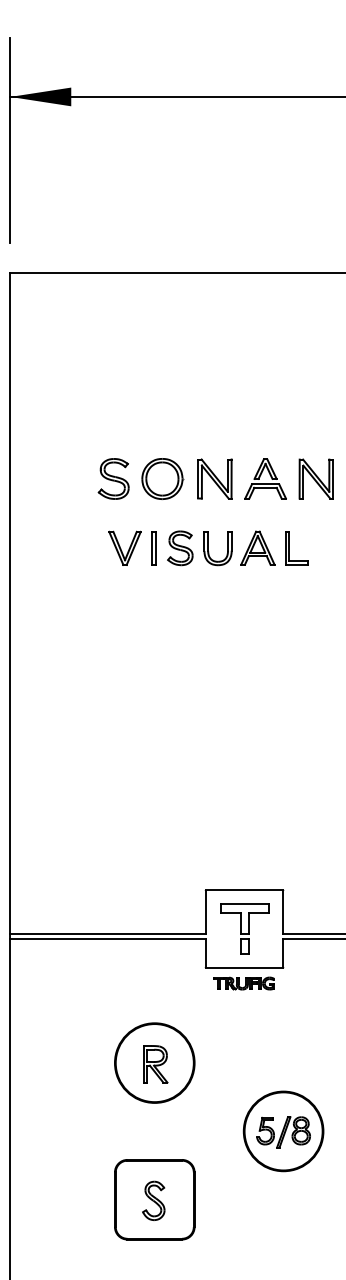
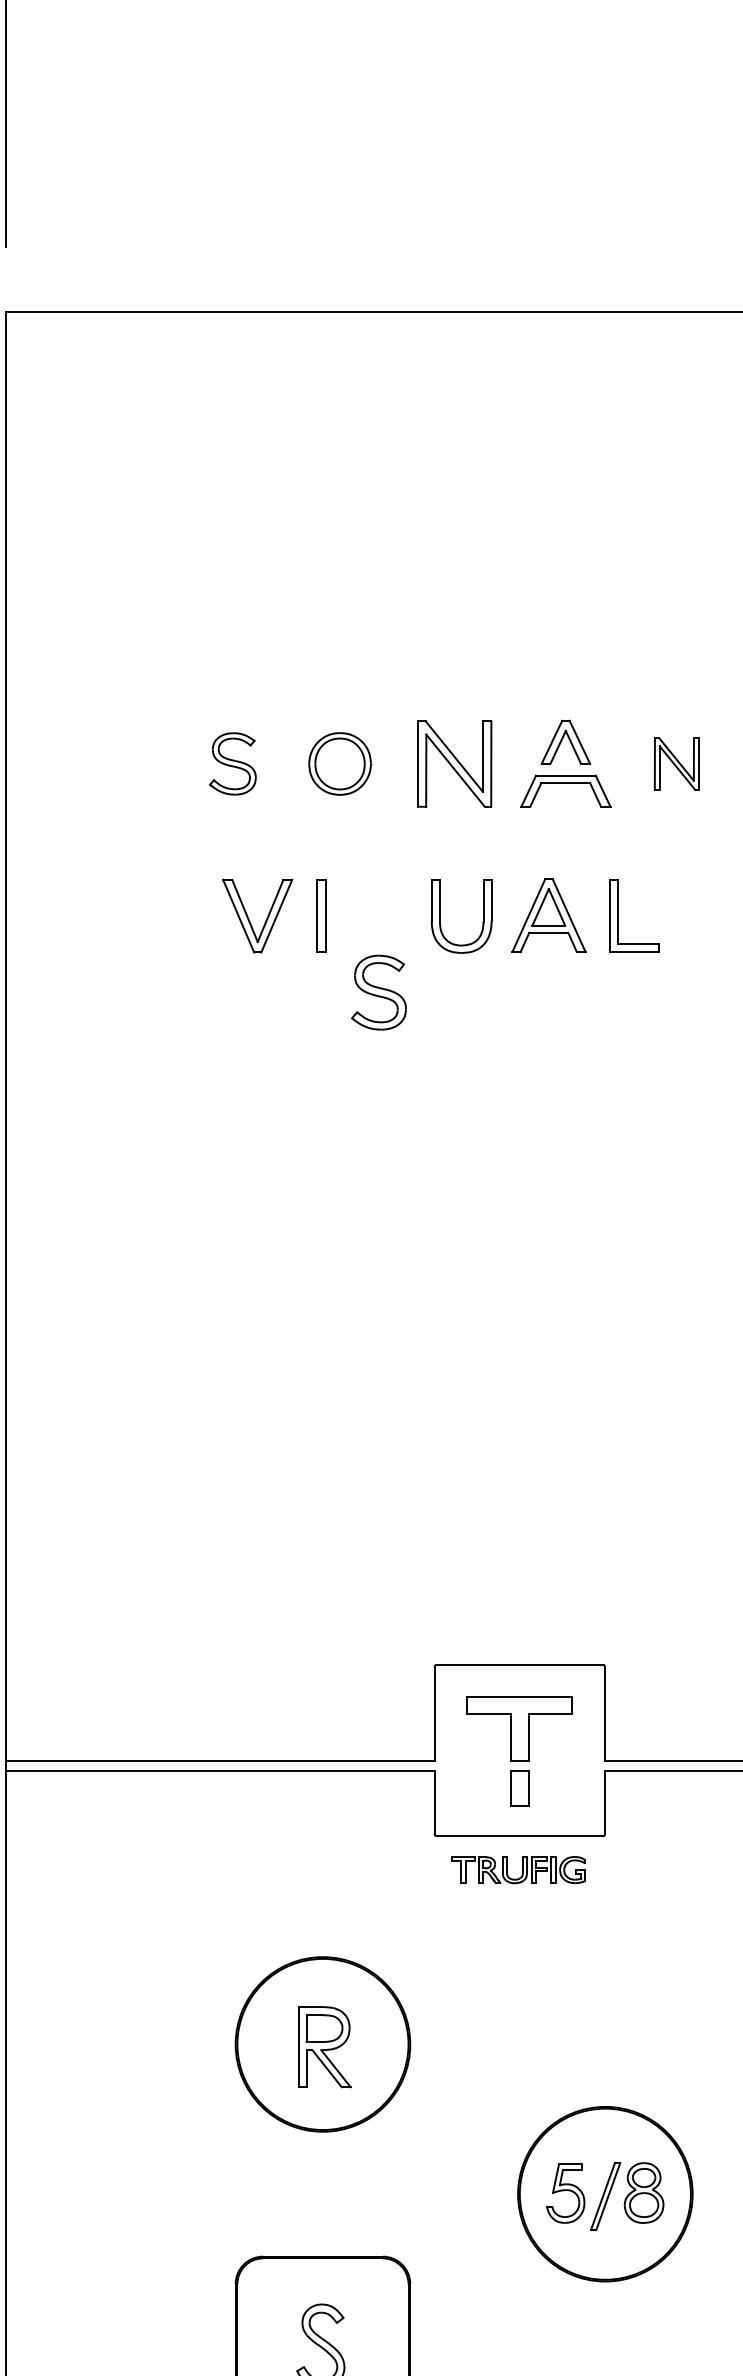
part: (113, 478) -> (232, 762), size x0.7
part: (162, 478) -> (339, 762), size x0.7
part: (315, 478) -> (675, 762), size x0.6
part: (180, 548) -> (379, 993), moved

